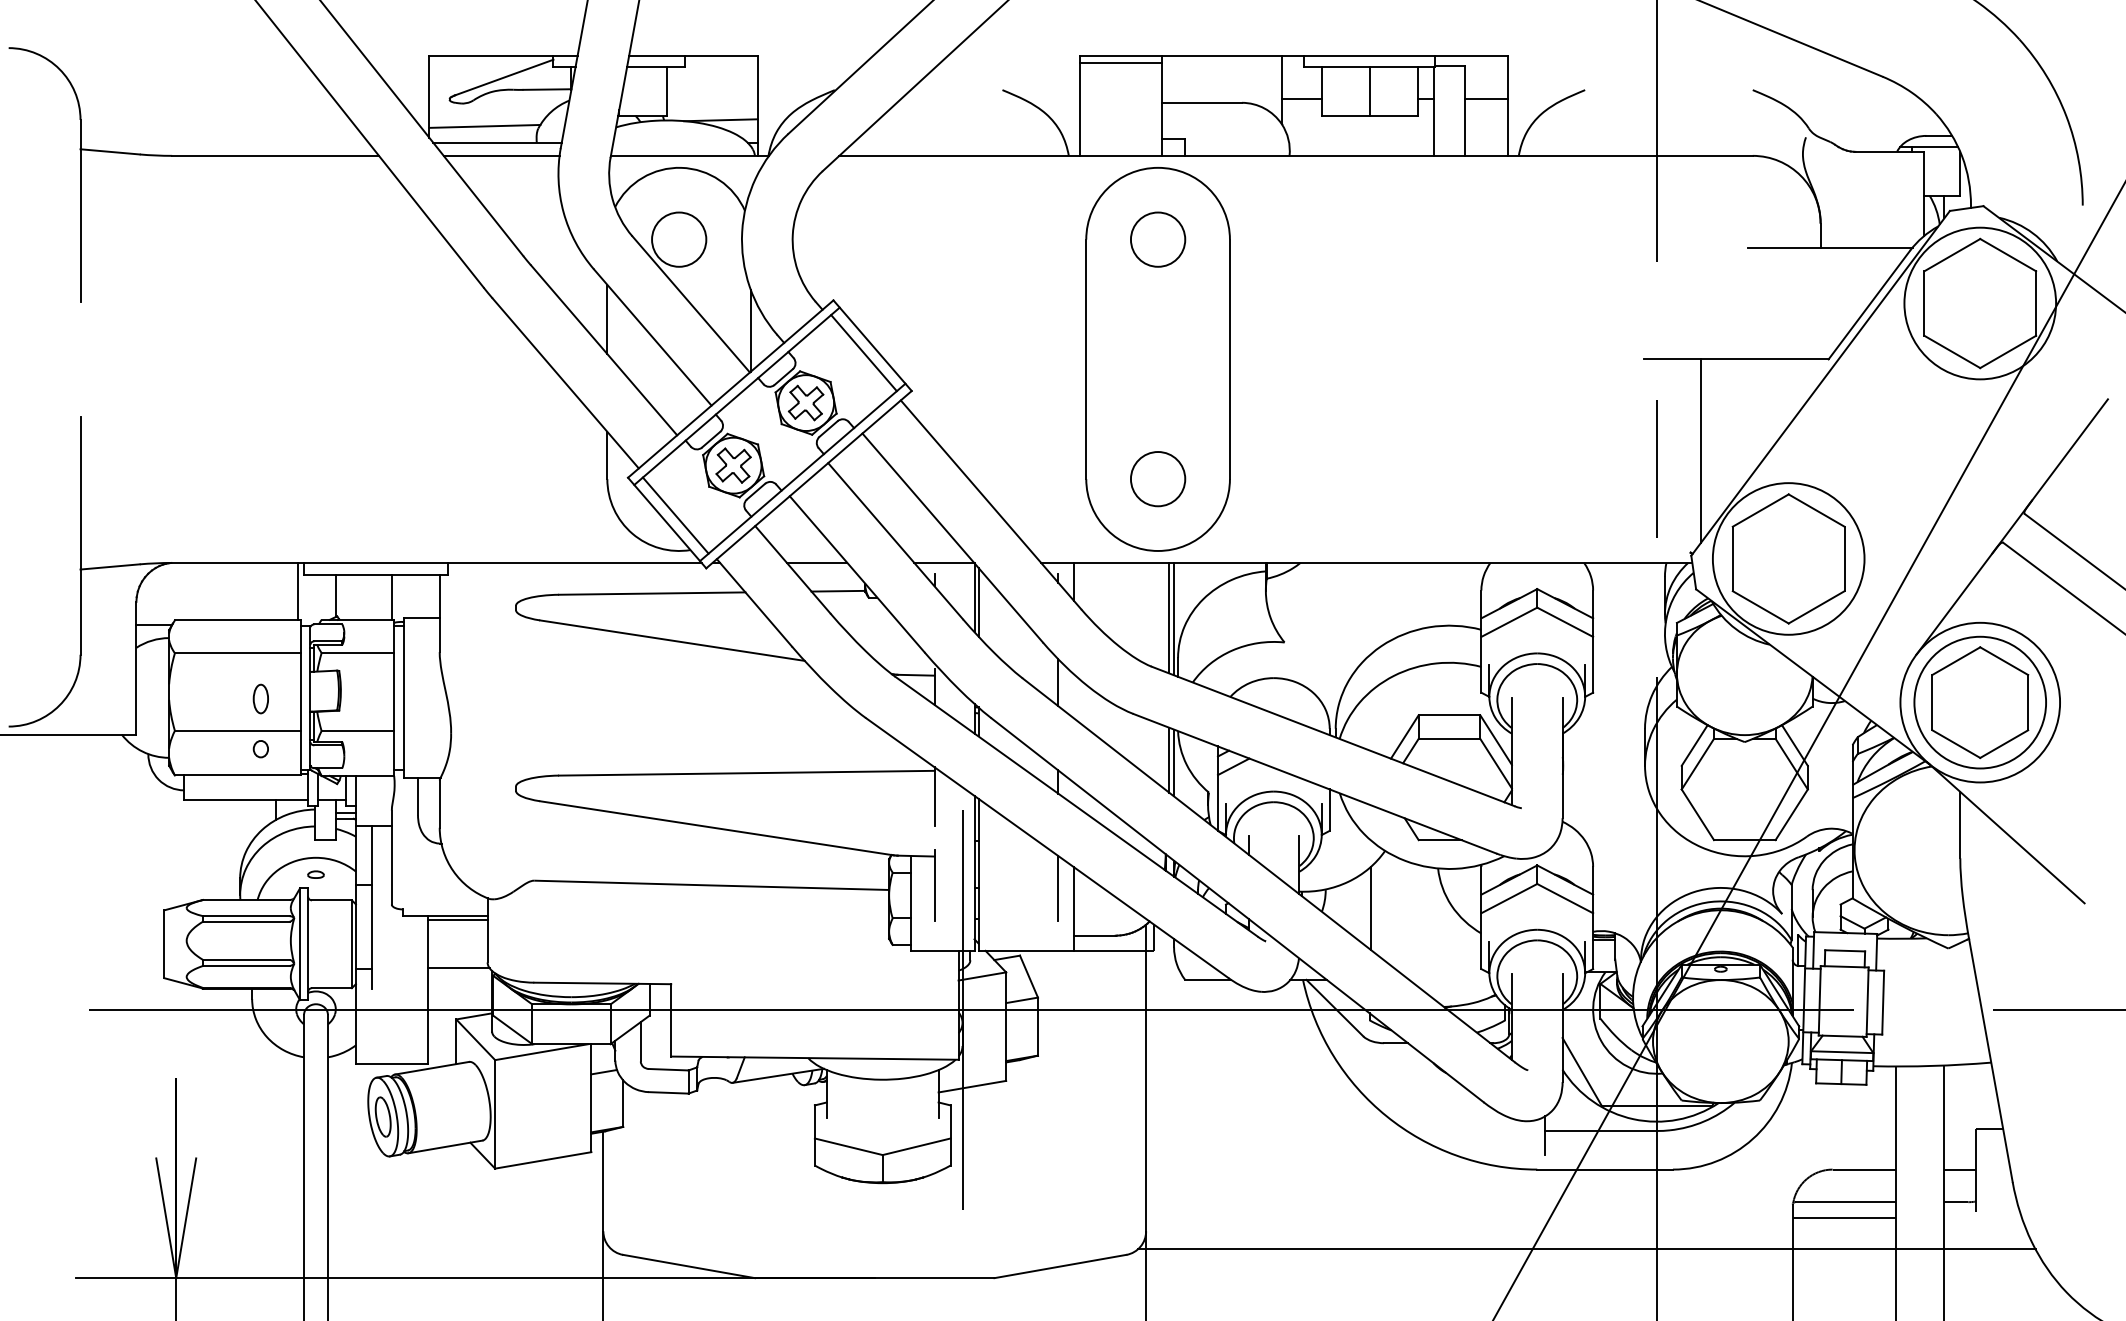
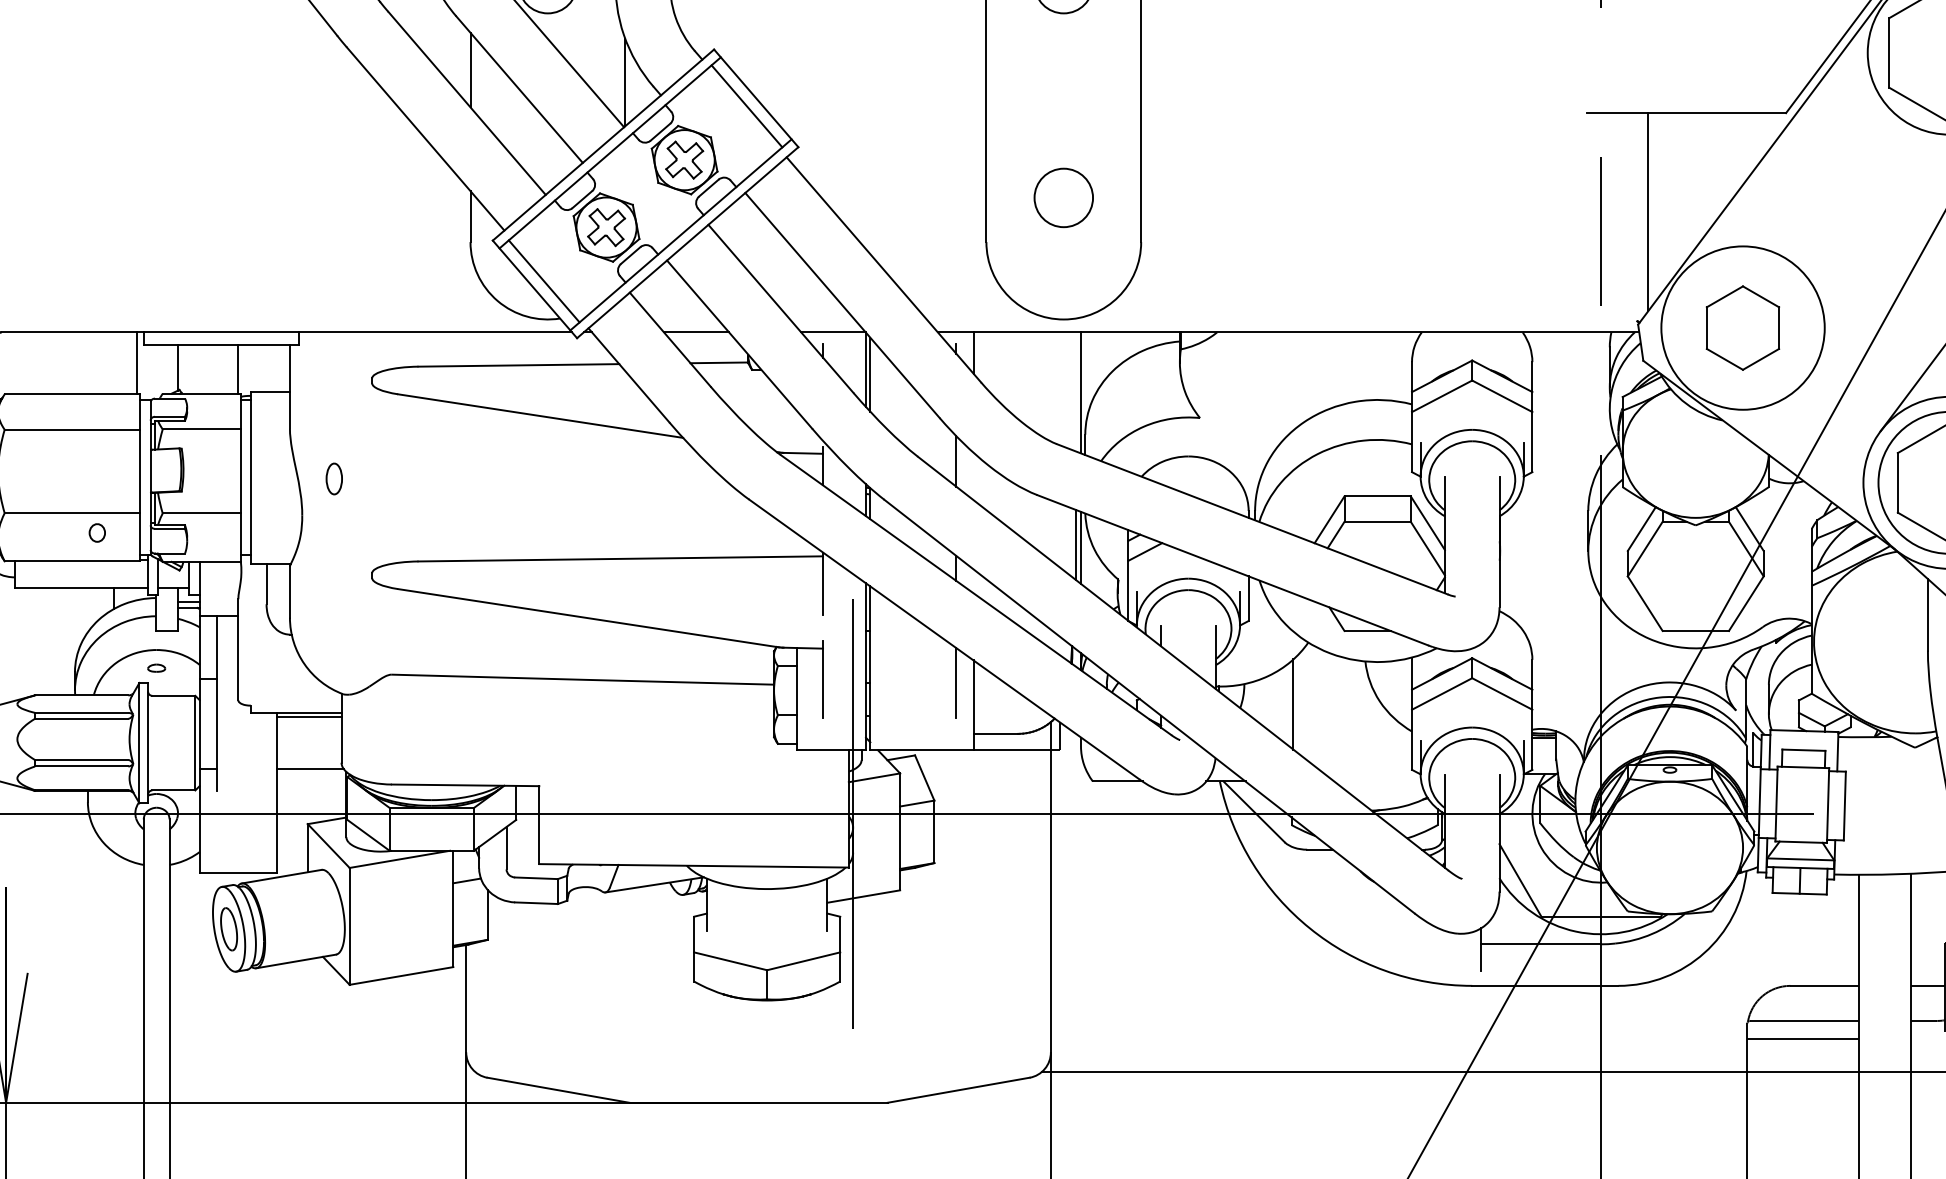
circle: (1158, 479) -> (1064, 198), moved
part: (1788, 558) -> (1742, 327), size x0.6
line: (1169, 617) -> (1076, 391), removed
part: (260, 698) -> (333, 478), moved

